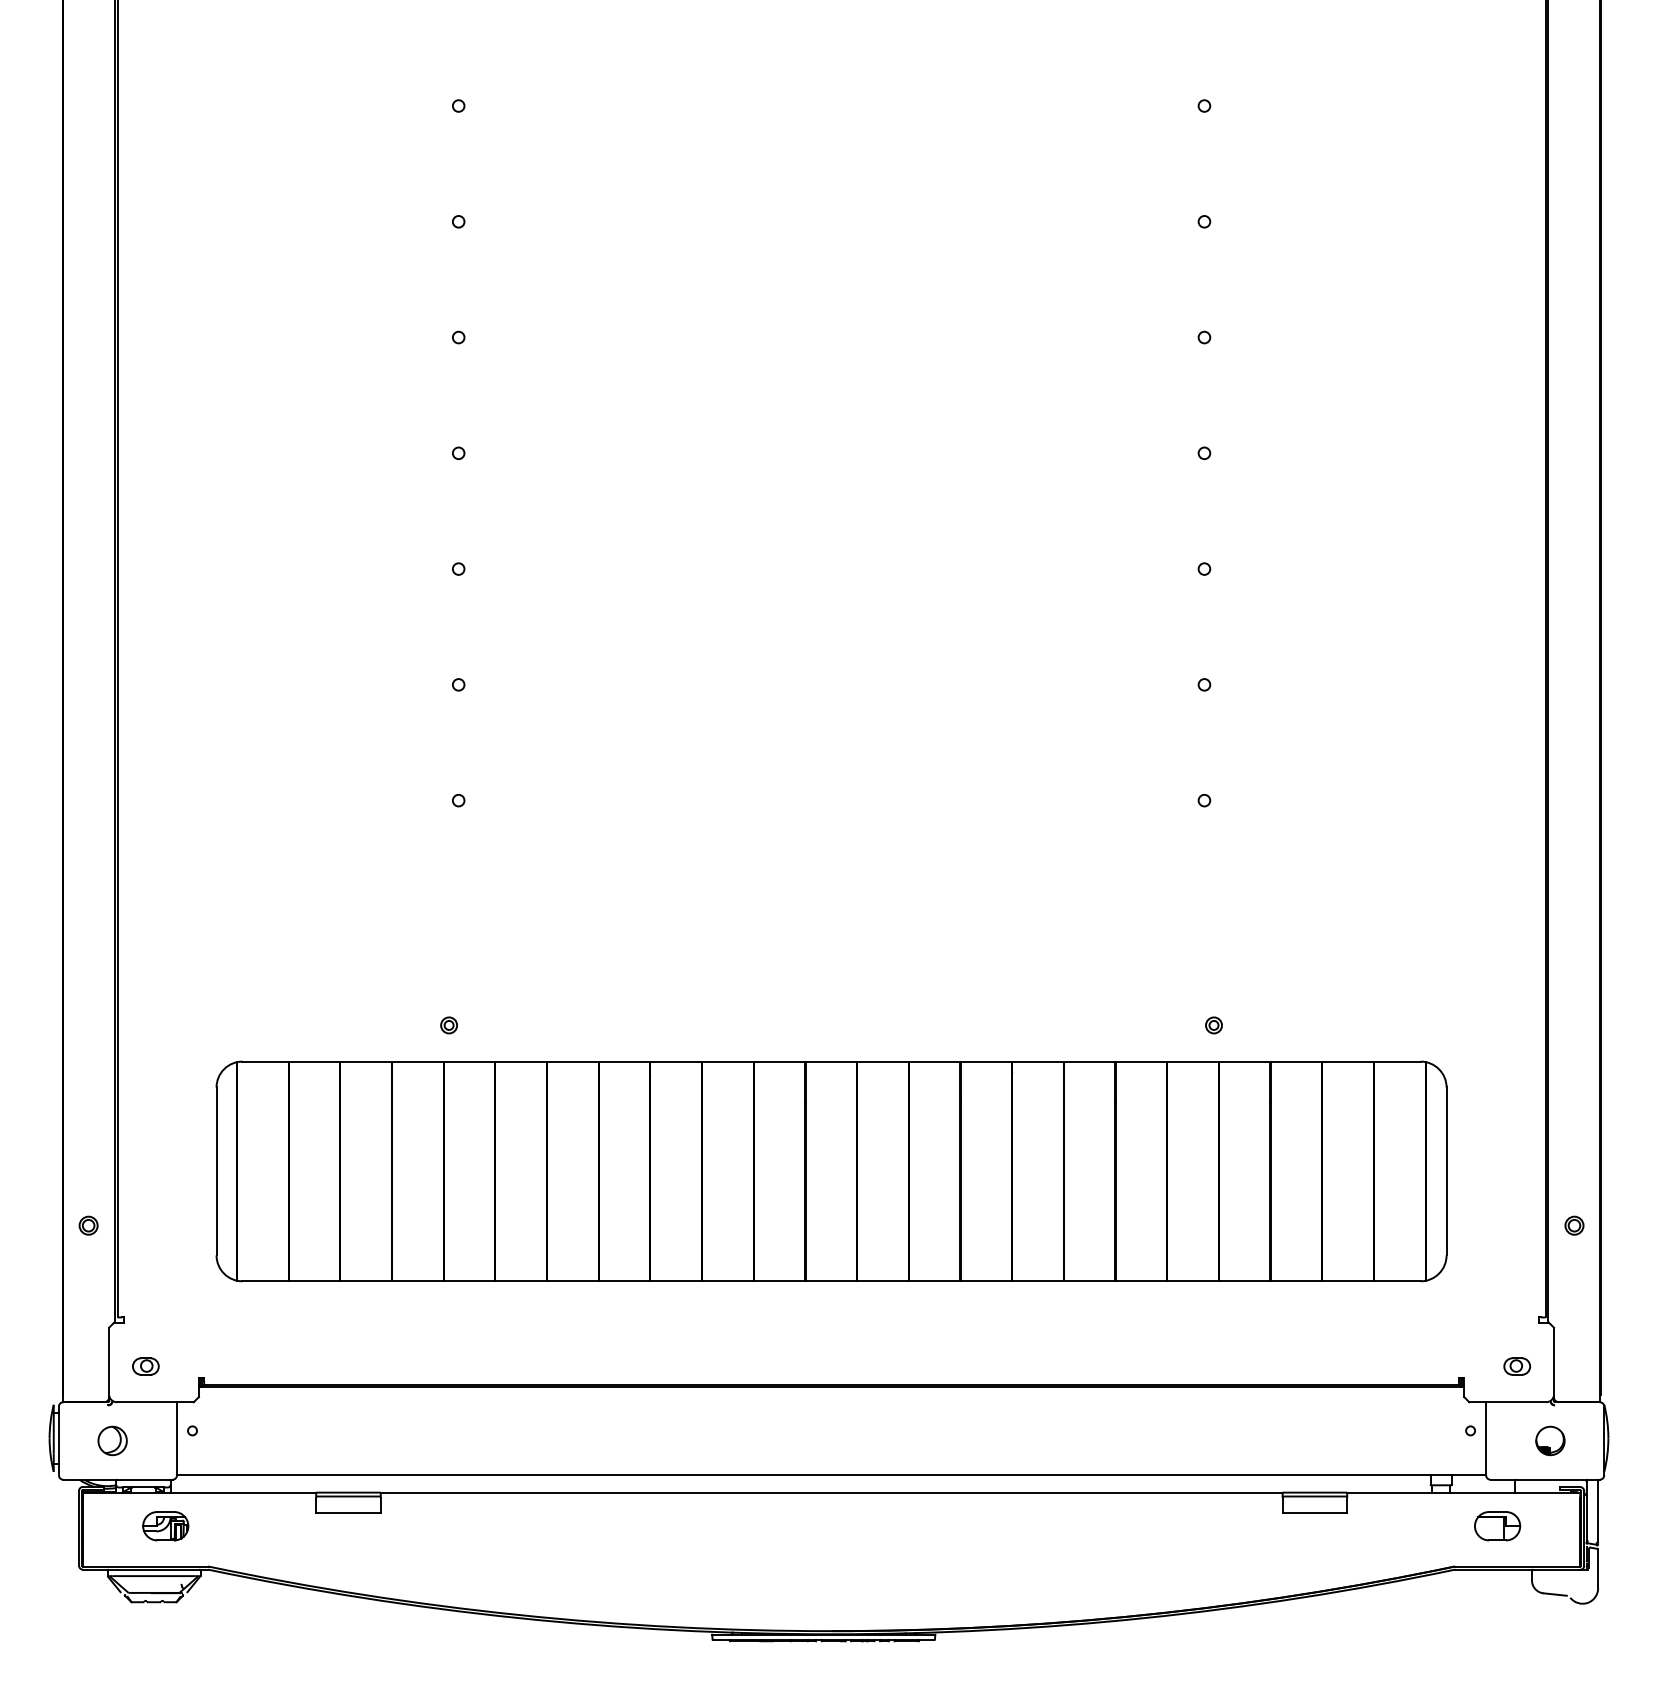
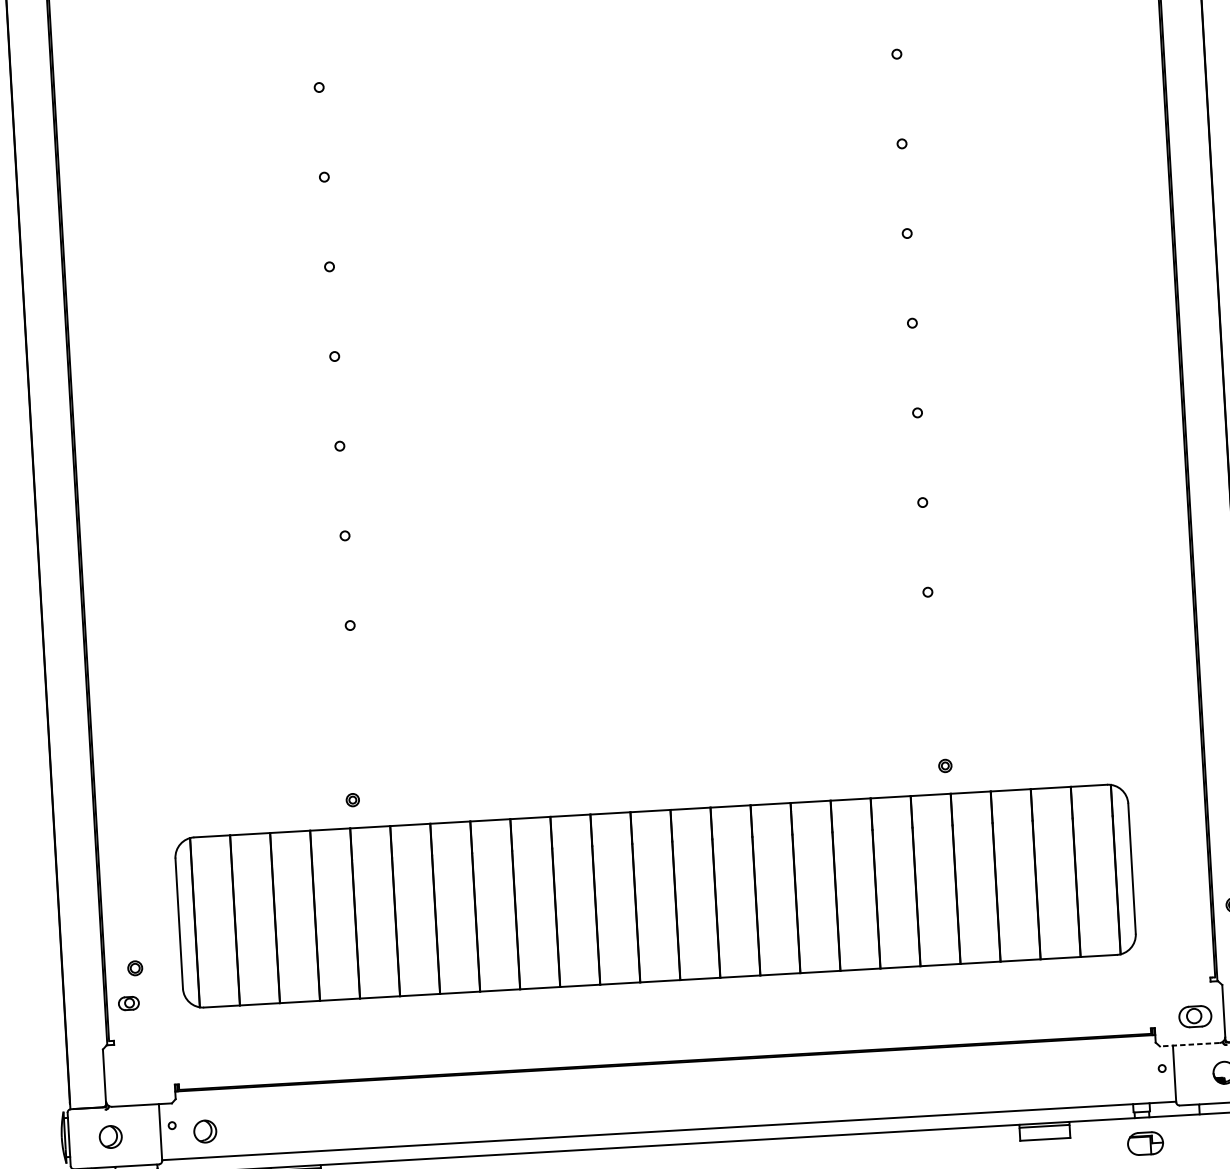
part: (88, 1225) -> (135, 968), moved
part: (145, 1366) -> (128, 1003), moved
part: (1517, 1366) -> (1195, 1016), size x1.6
line: (1507, 1402) -> (1189, 1044), solid -> dashed
part: (234, 1440) -> (205, 1131), added
part: (1497, 1526) -> (1145, 1143), moved

